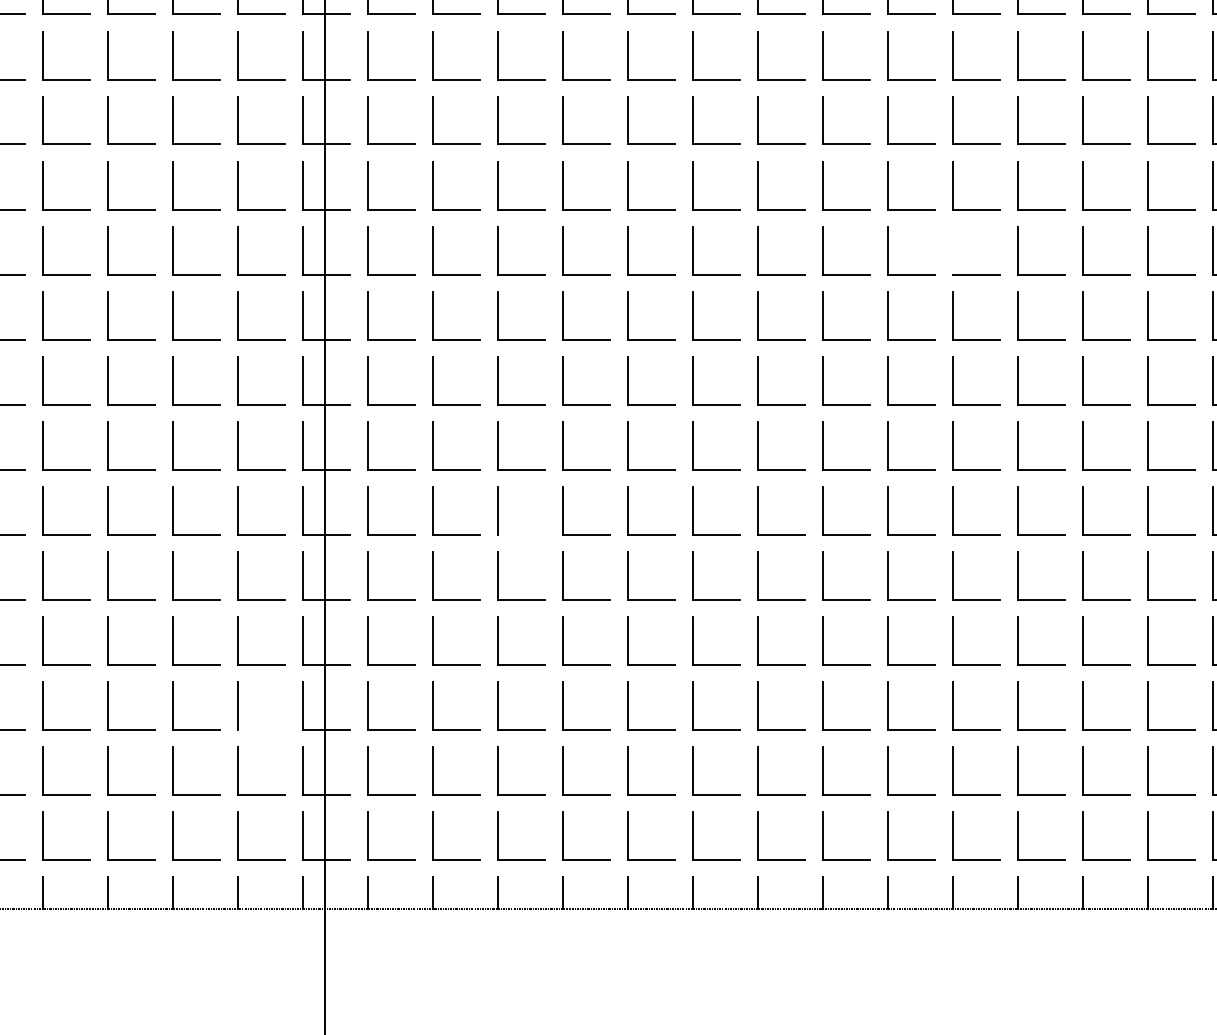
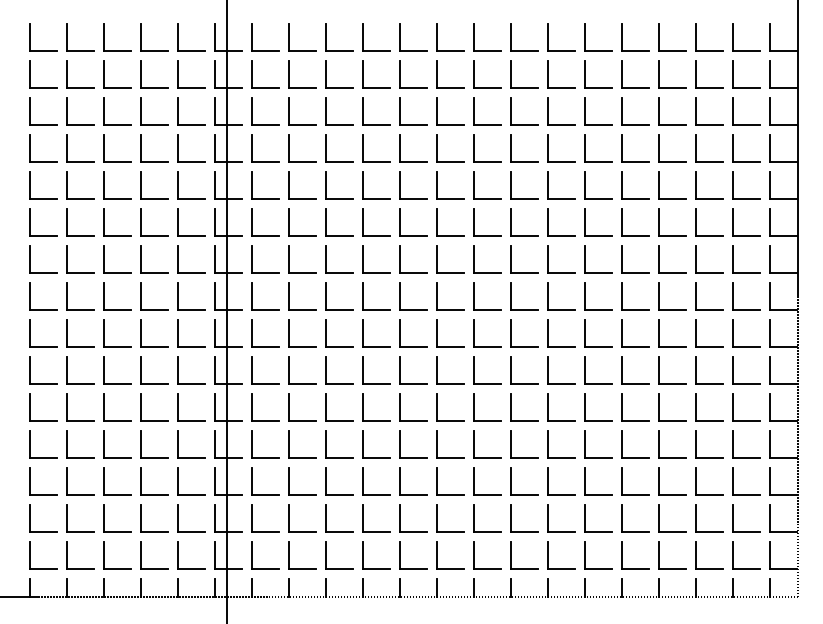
line: (952, 249) -> (584, 221), added
line: (520, 533) -> (338, 383), added
line: (260, 728) -> (190, 494), added

